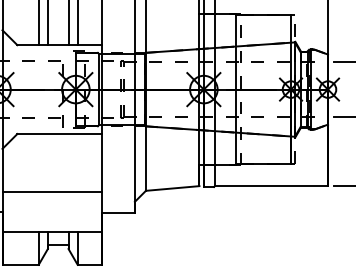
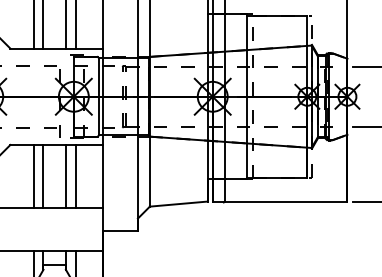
line: (38, 162) -> (33, 175), added
line: (47, 162) -> (43, 175), added
line: (68, 162) -> (65, 175), added
line: (77, 162) -> (75, 175), added

